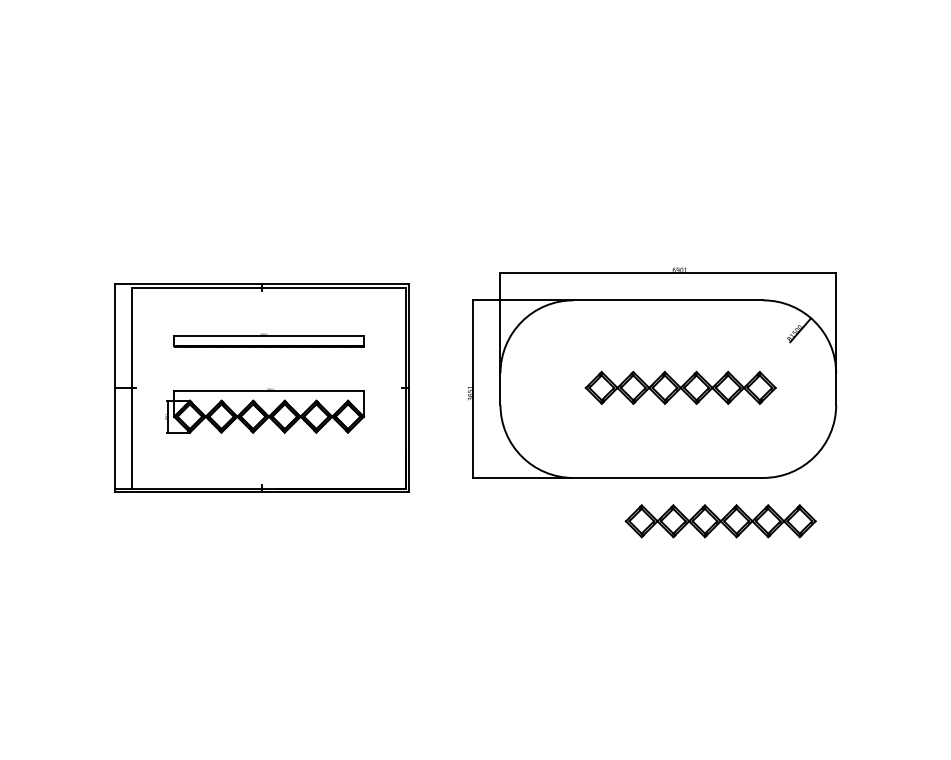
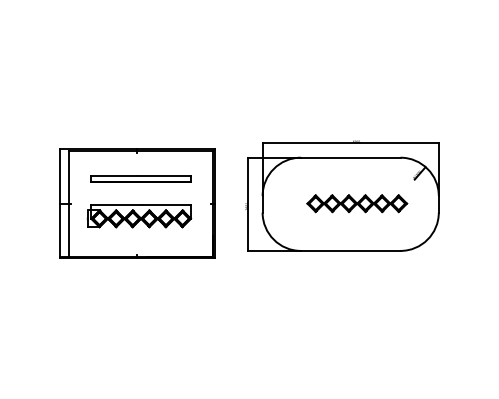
part: (721, 520) -> (378, 273), removed

